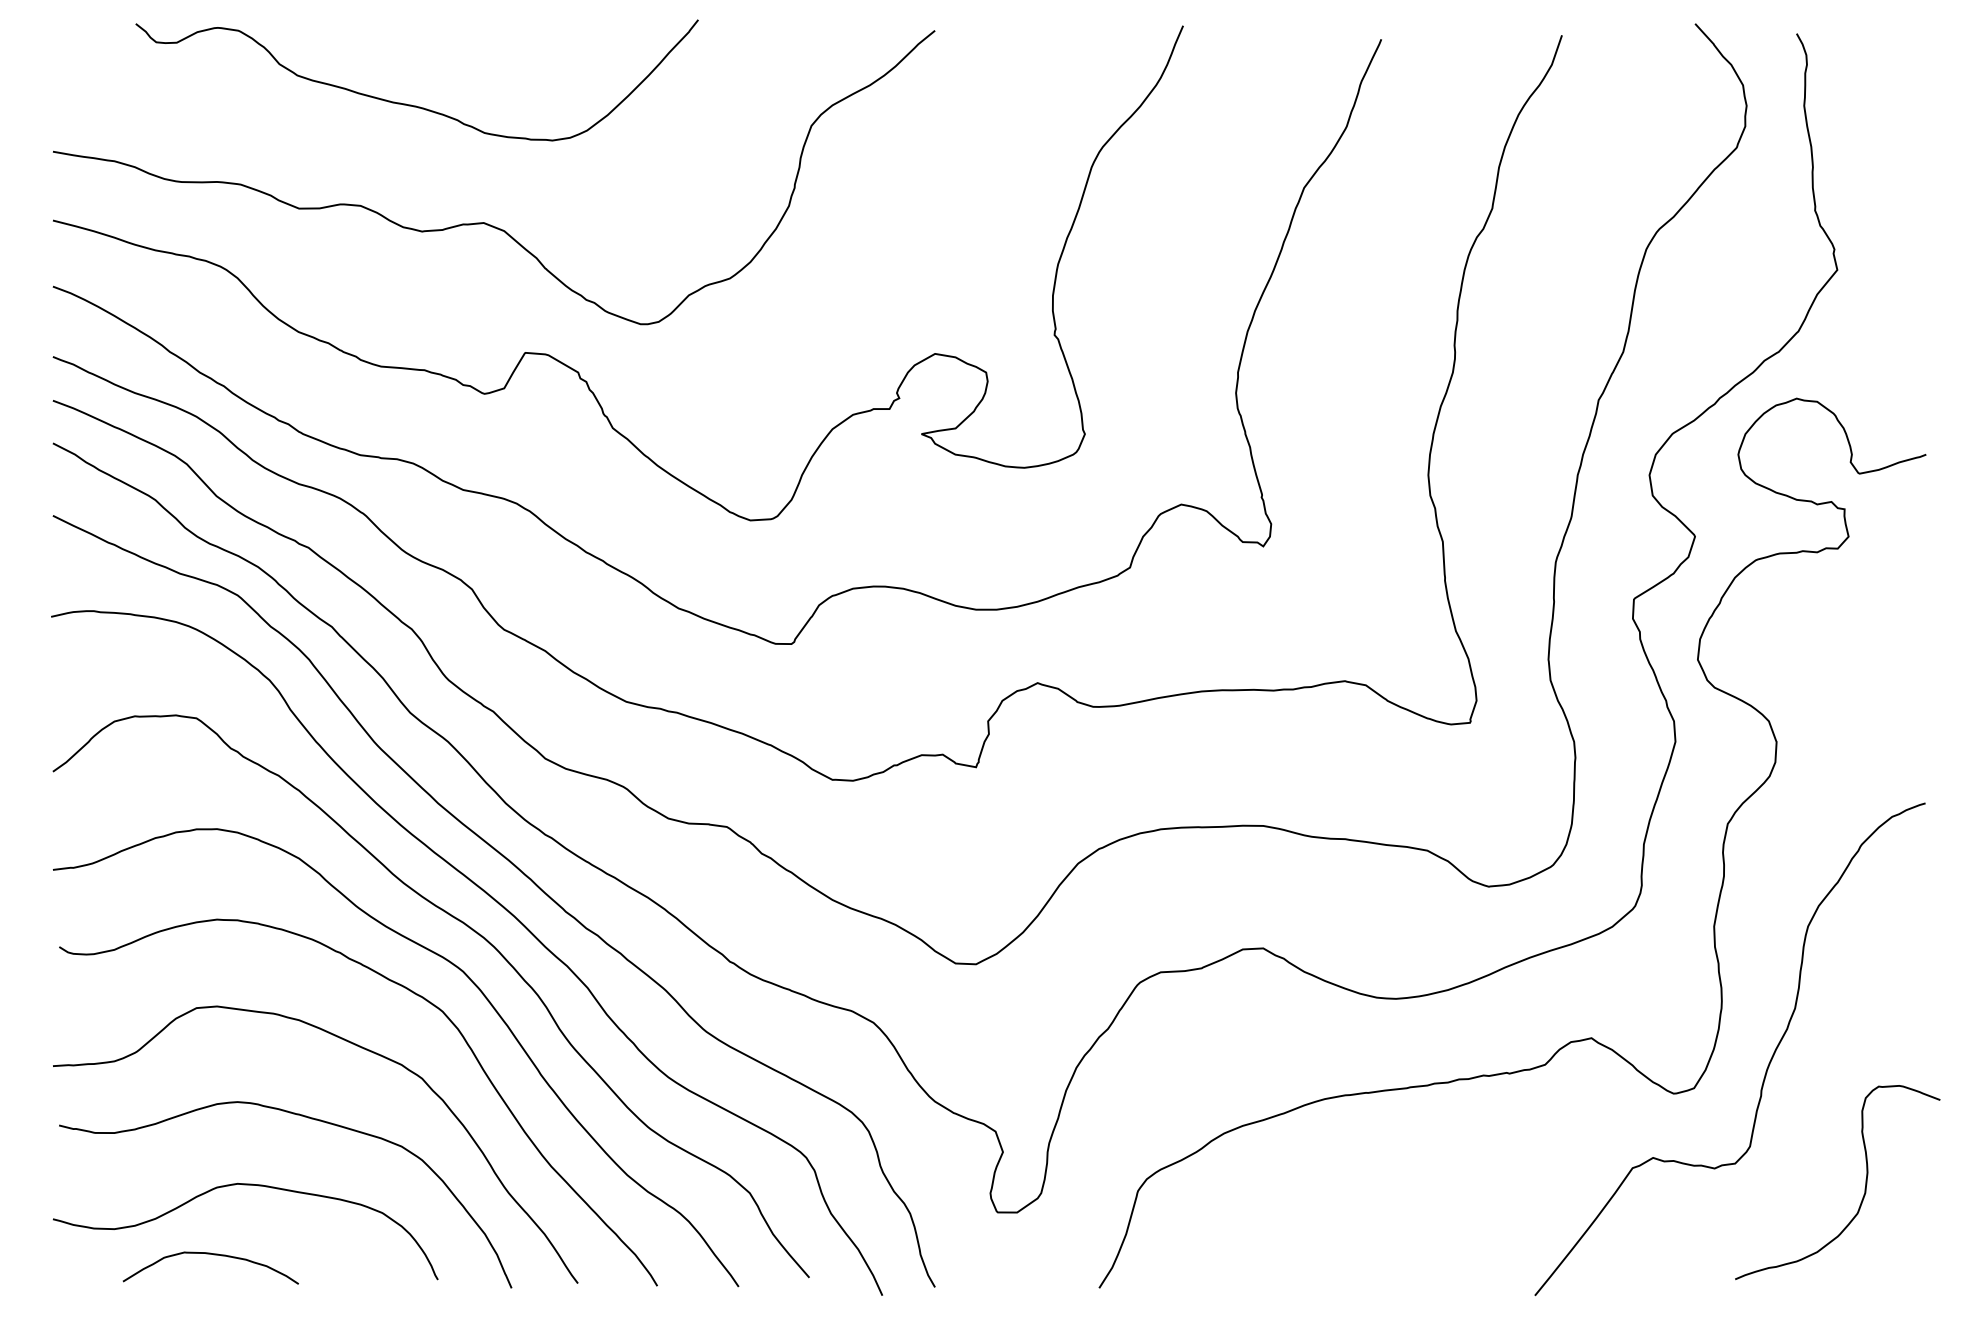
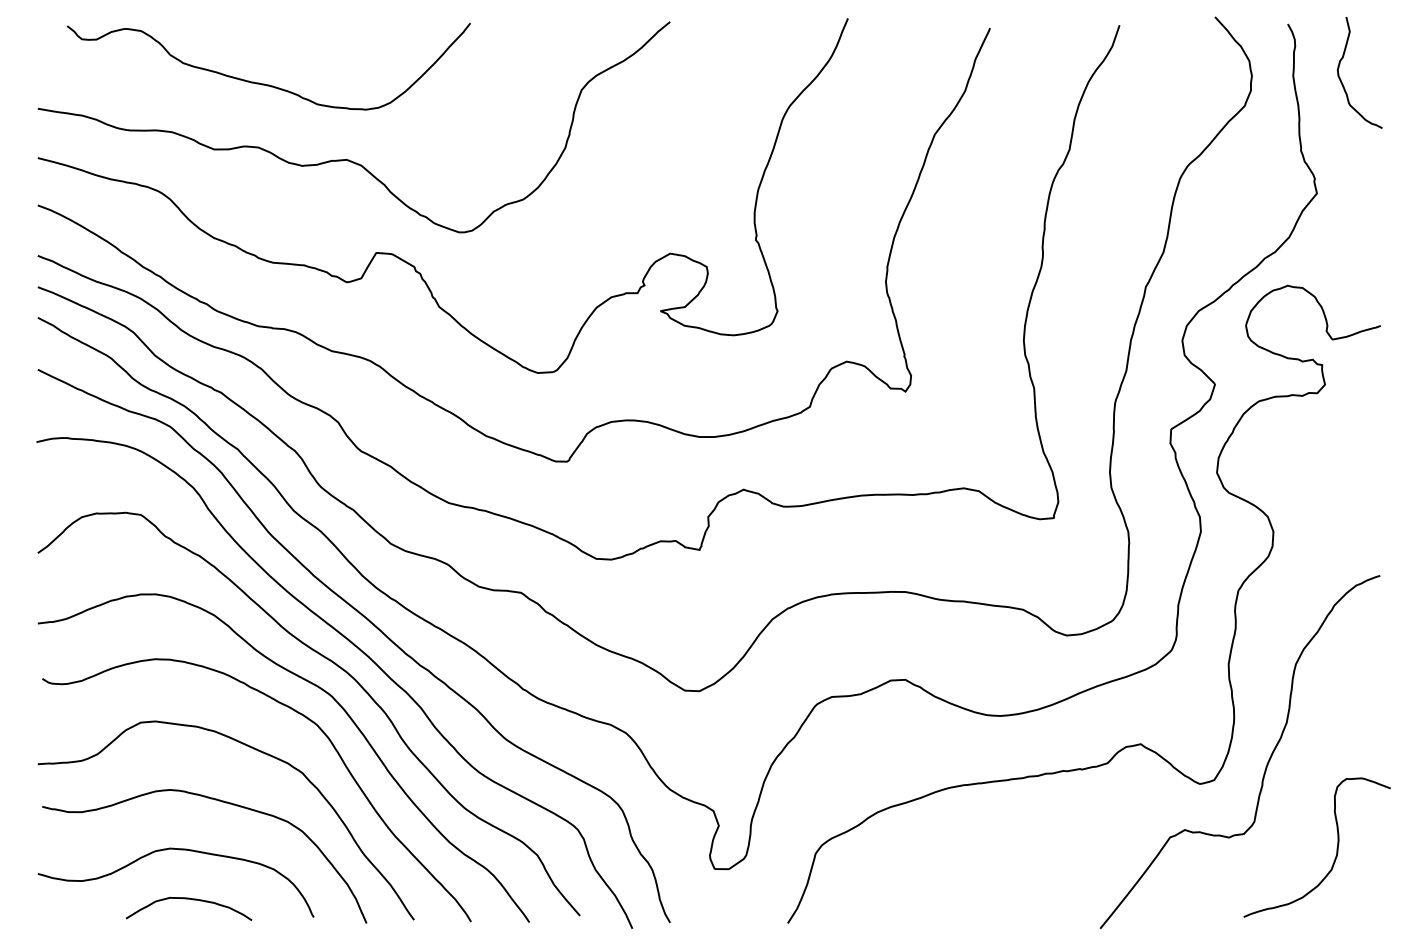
curve: (410, 103) -> (264, 83), moved
curve: (1871, 110) -> (1341, 79), added
curve: (215, 1256) -> (192, 900), moved

